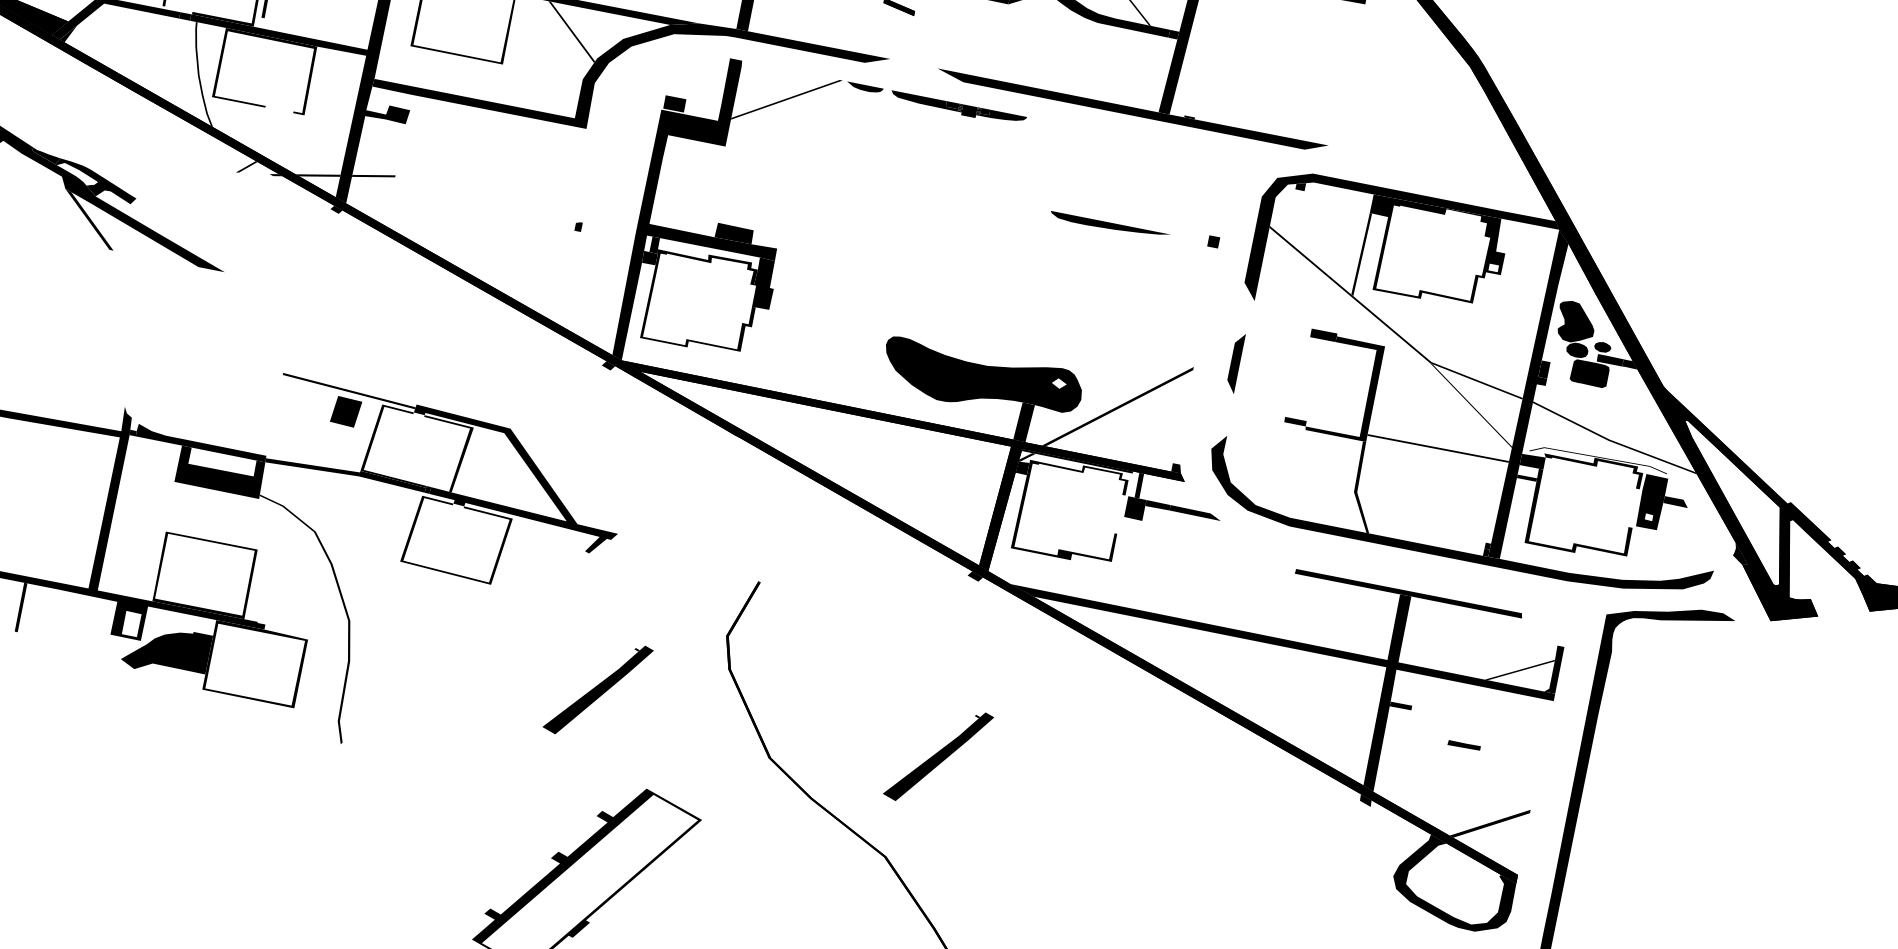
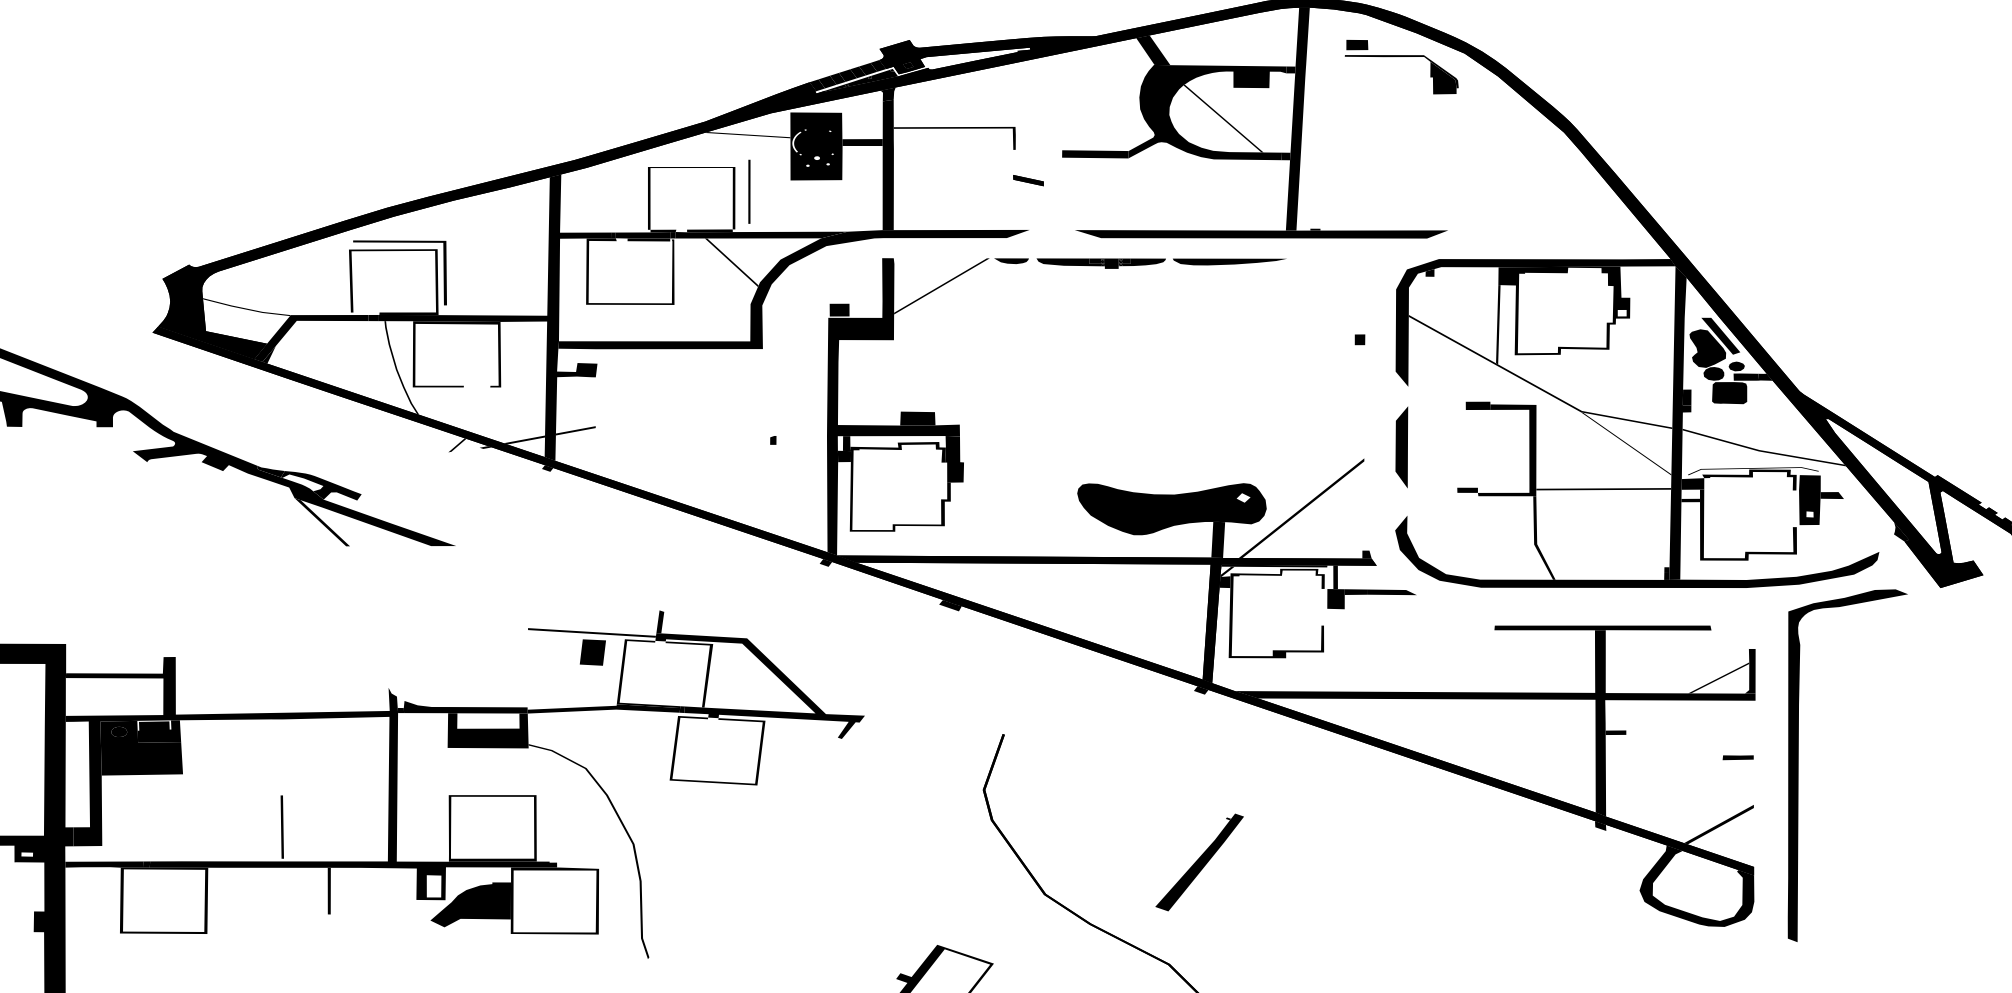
part: (1109, 225) -> (1229, 261), moved
fill: (1592, 311) -> (1720, 335), added
part: (1235, 363) -> (1401, 447), size x1.43
fill: (423, 393) -> (660, 621), added
fill: (730, 436) -> (950, 605), added
part: (597, 689) -> (874, 862), removed
part: (1463, 745) -> (1737, 757), moved

